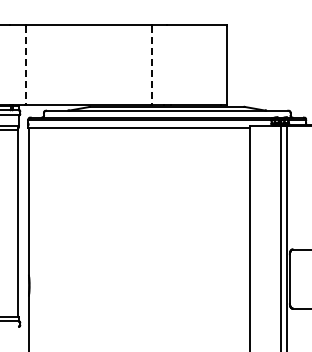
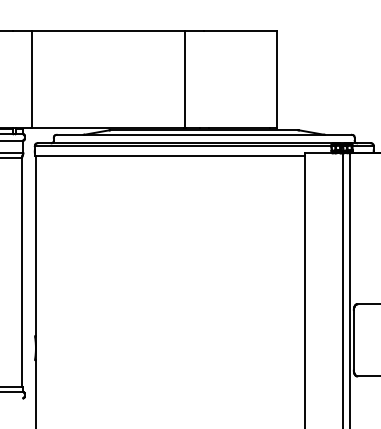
line: (25, 65) -> (31, 79), dashed -> solid
line: (151, 65) -> (185, 79), dashed -> solid

